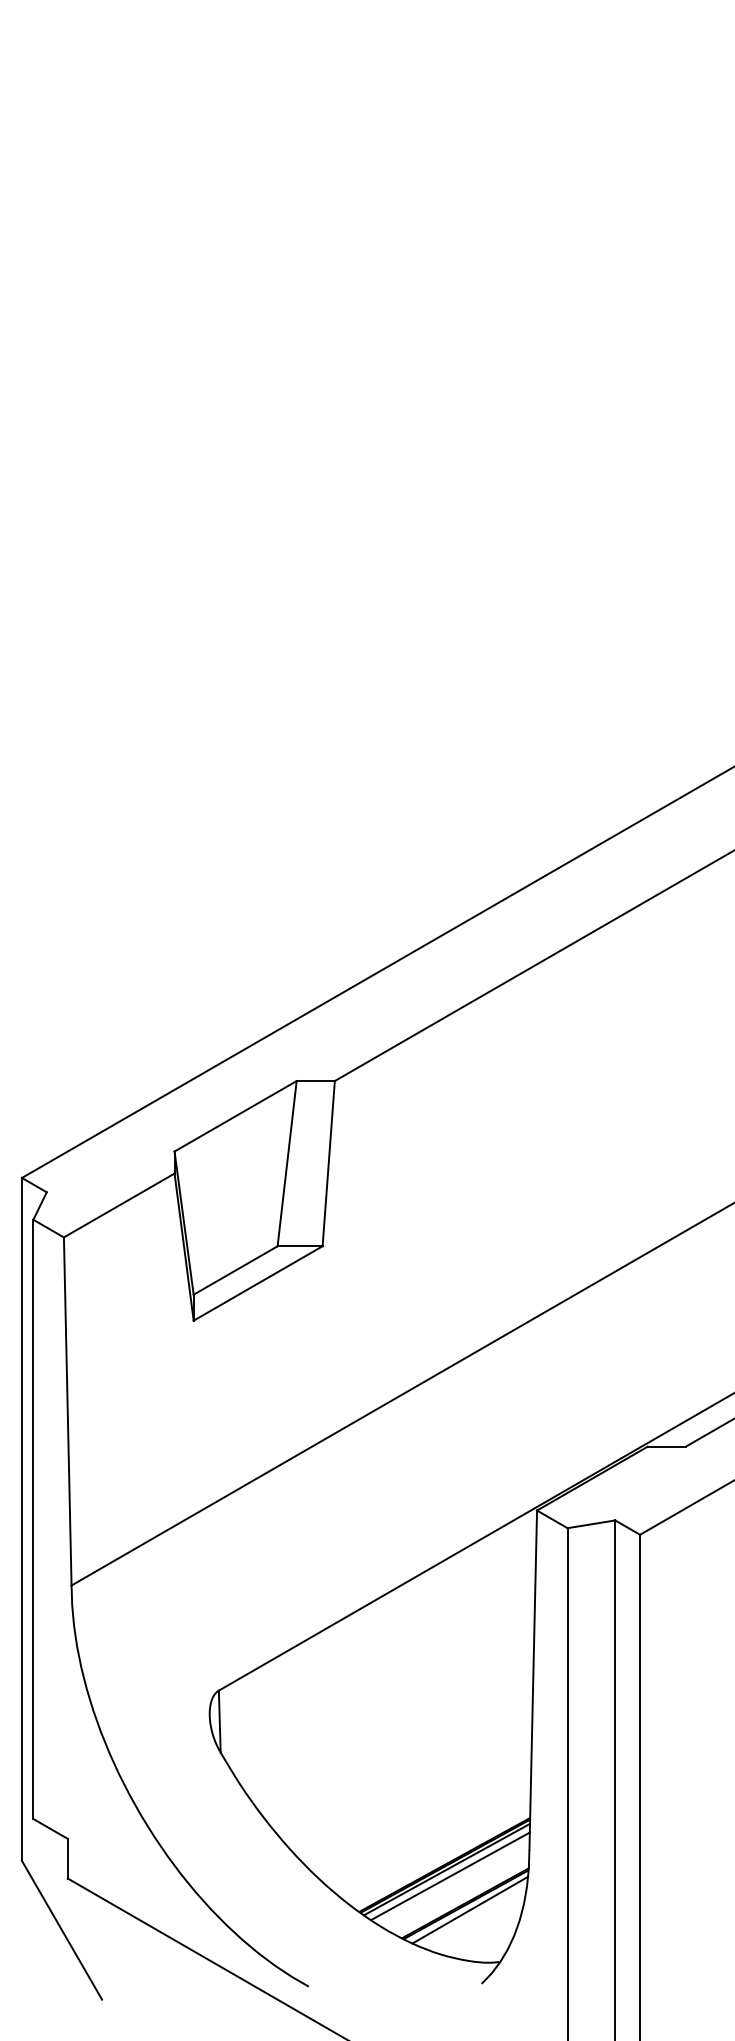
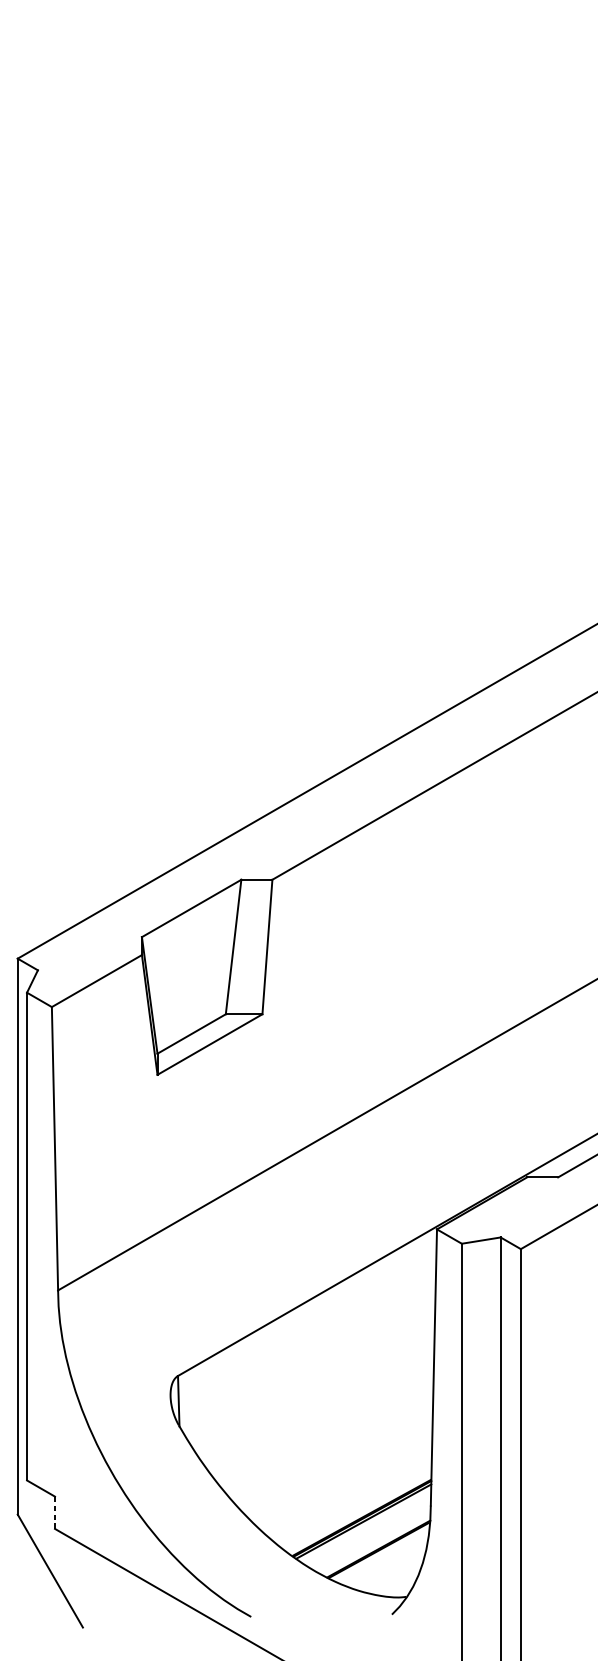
line: (67, 1858) -> (54, 1512), solid -> dashed
line: (450, 1875) -> (366, 1526), removed
line: (470, 1909) -> (382, 1554), removed

